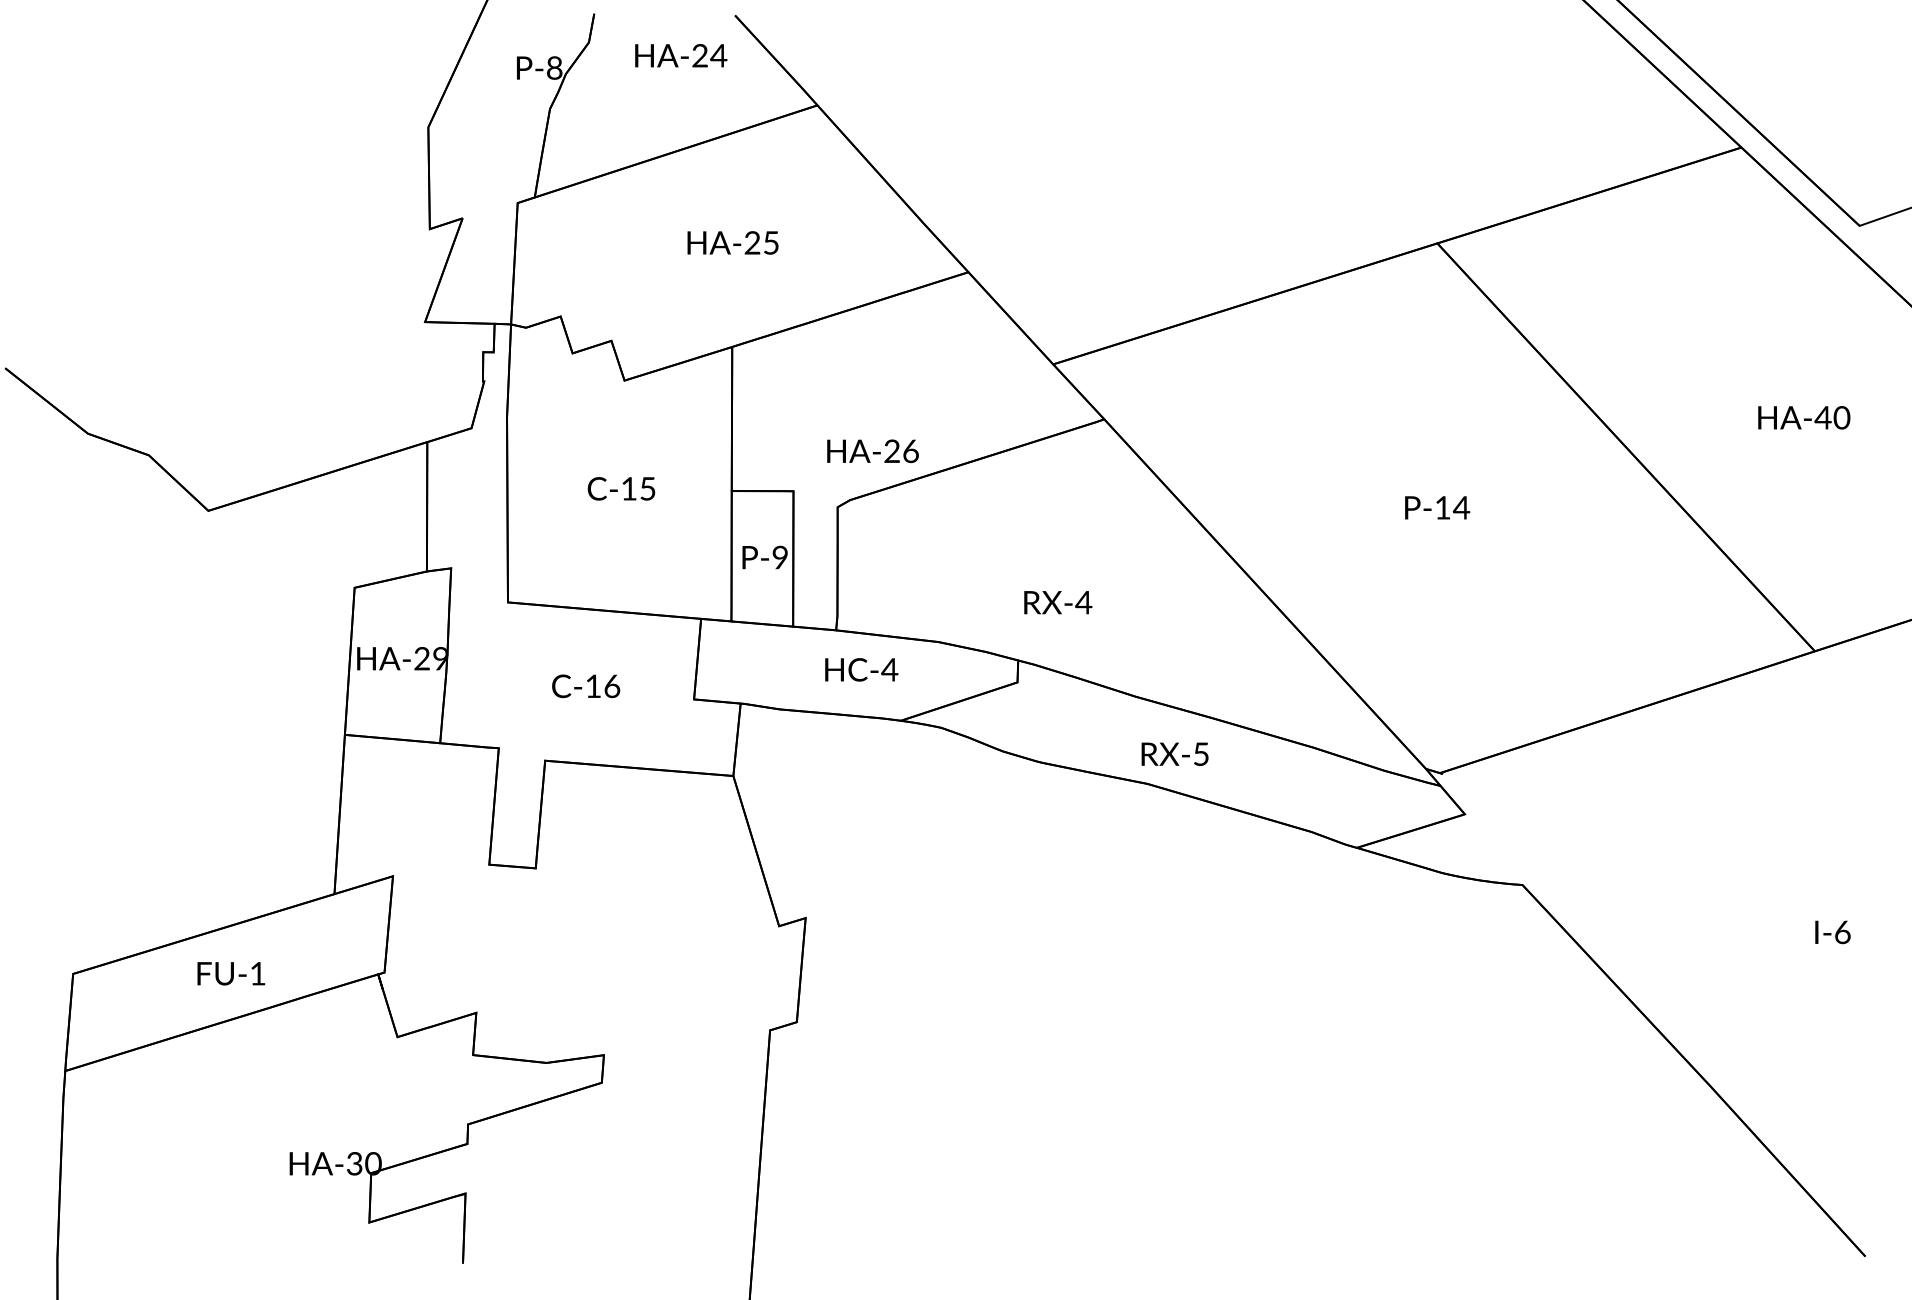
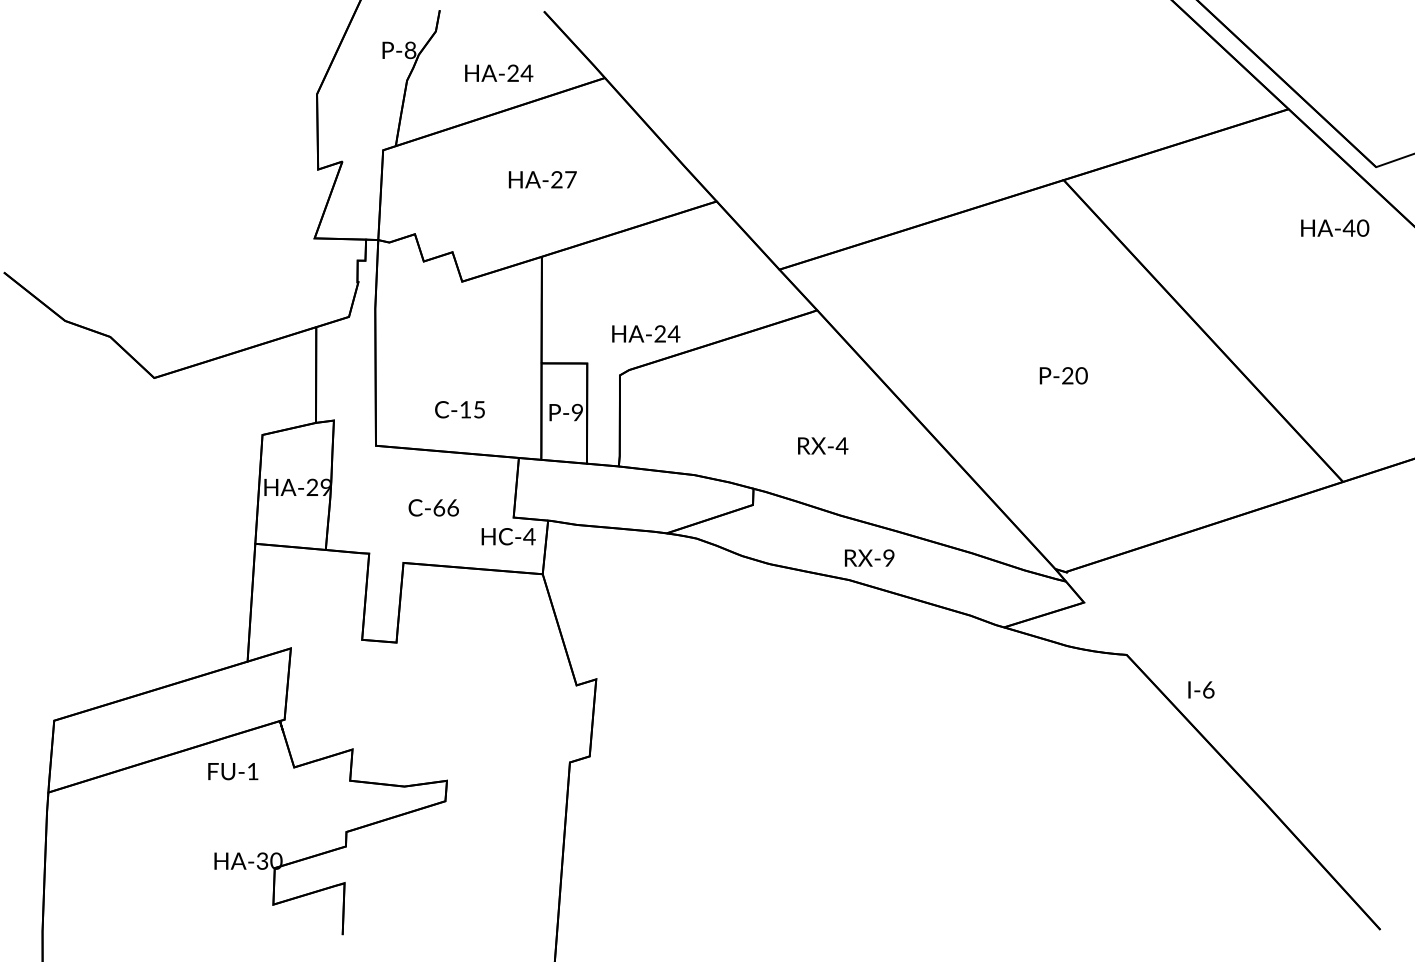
text: (681, 54) -> (499, 72), moved
text: (770, 242) -> (570, 179), HA-25 -> HA-27
text: (1804, 416) -> (1335, 227), moved
text: (910, 450) -> (673, 333), HA-26 -> HA-24
text: (620, 488) -> (459, 409), moved
text: (1451, 507) -> (1074, 375), P-14 -> P-20
text: (1058, 602) -> (823, 445), moved
text: (861, 669) -> (508, 536), moved
text: (593, 685) -> (439, 507), C-16 -> C-66
text: (1200, 753) -> (888, 557), RX-5 -> RX-9
text: (1833, 931) -> (1201, 689), moved
text: (231, 973) -> (233, 771), moved

